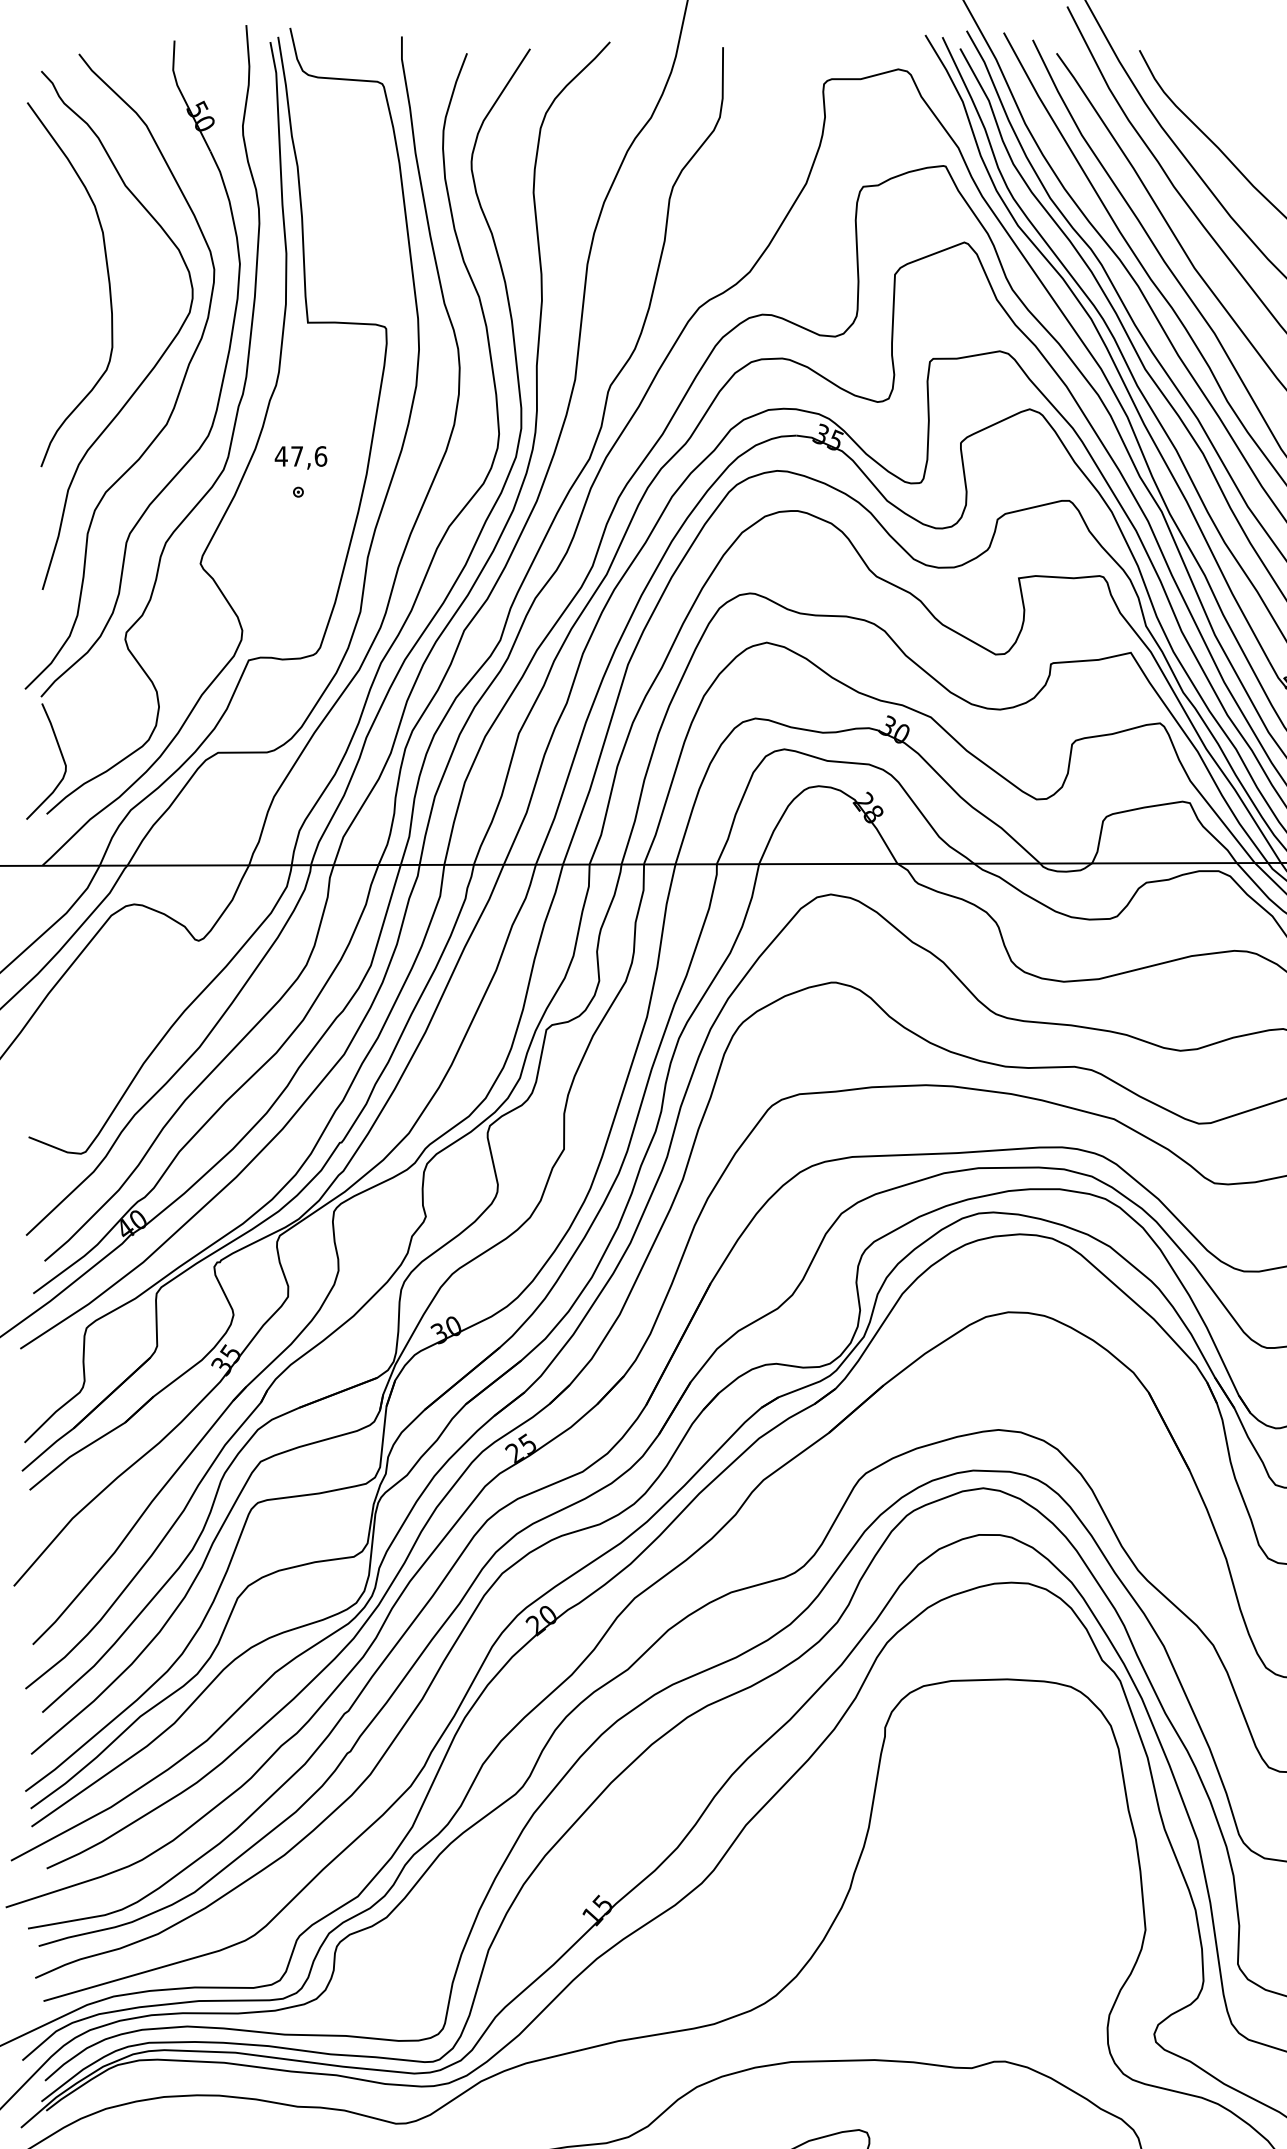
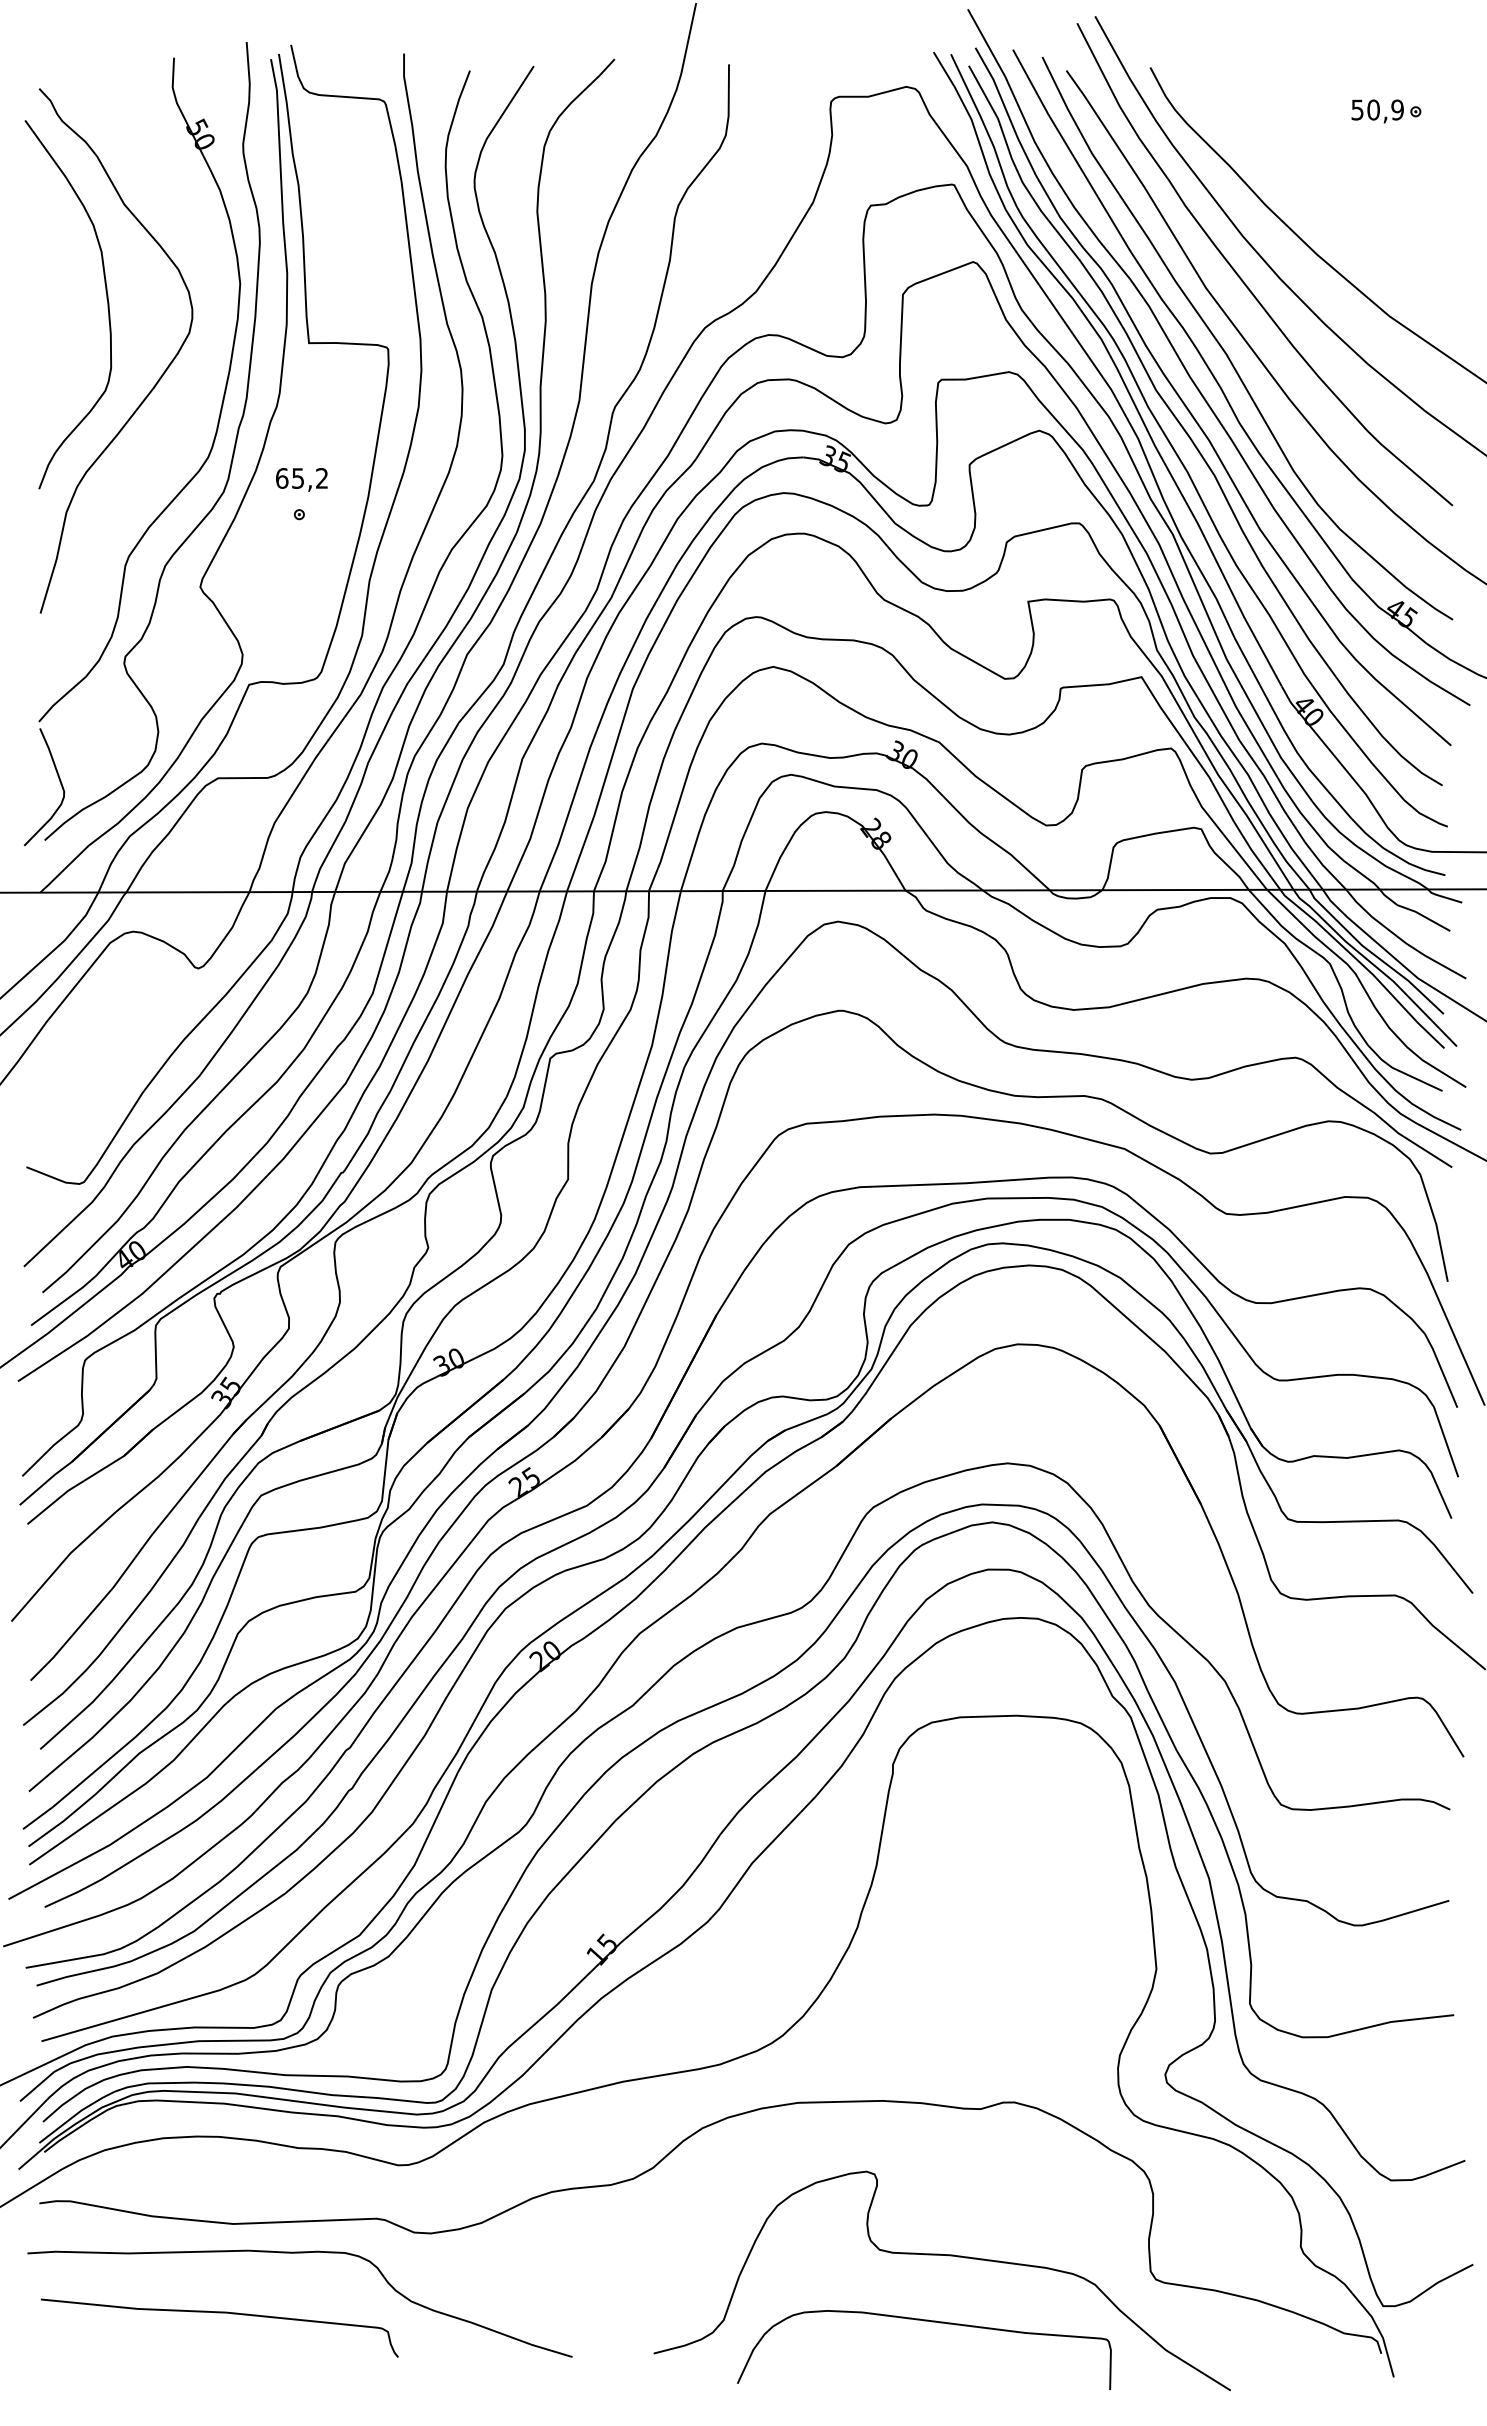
curve: (178, 390) -> (178, 411), removed
text: (300, 456) -> (301, 478), 47,6 -> 65,2

